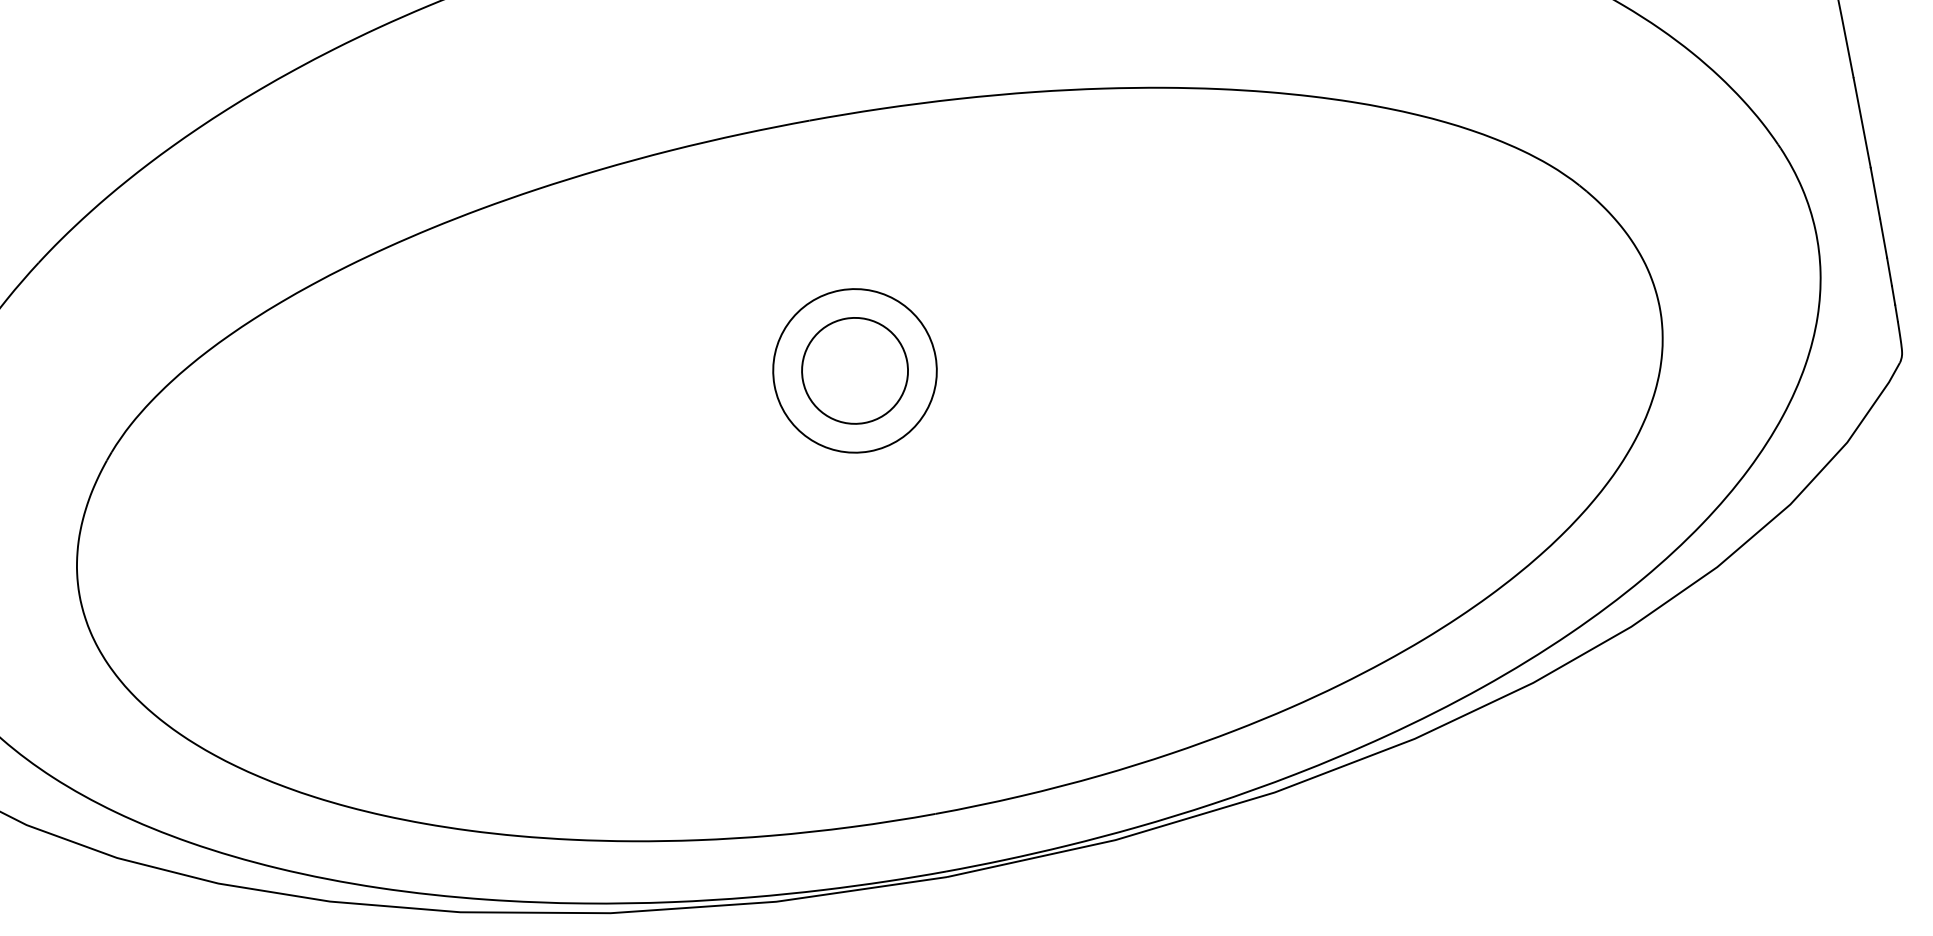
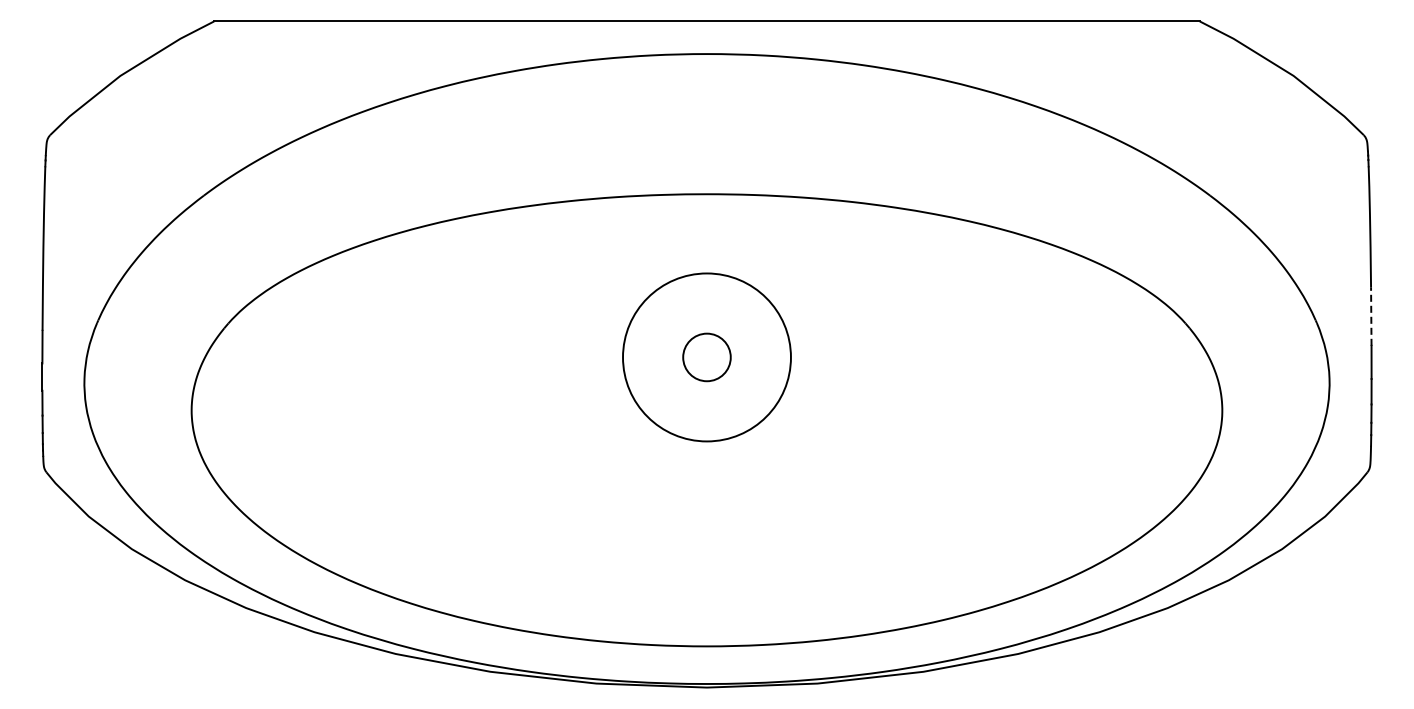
line: (1862, 122) -> (1371, 316), solid -> dashed
circle: (854, 369) -> (706, 356), size x1.6
circle: (854, 371) -> (706, 357), size x0.7

